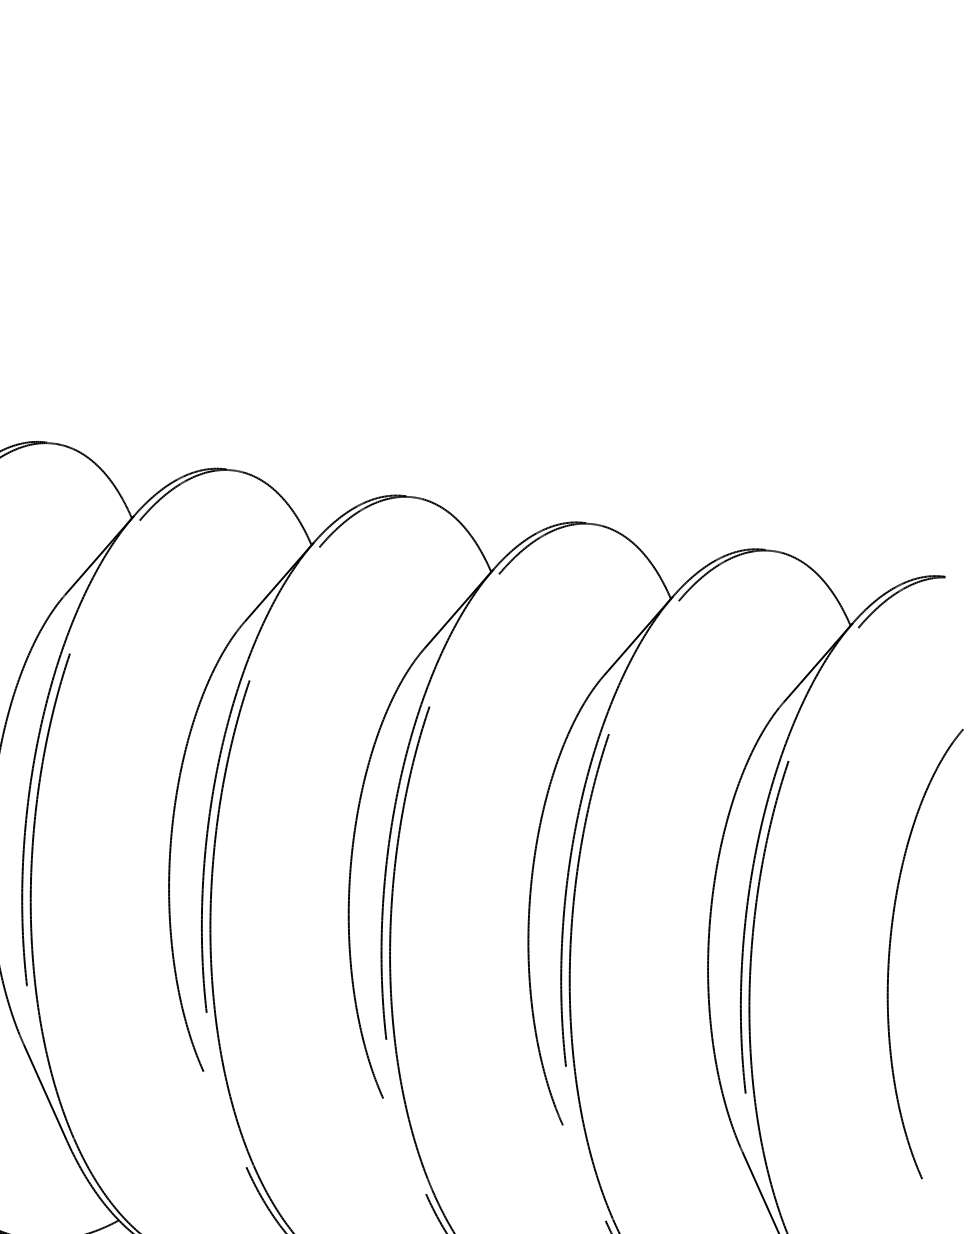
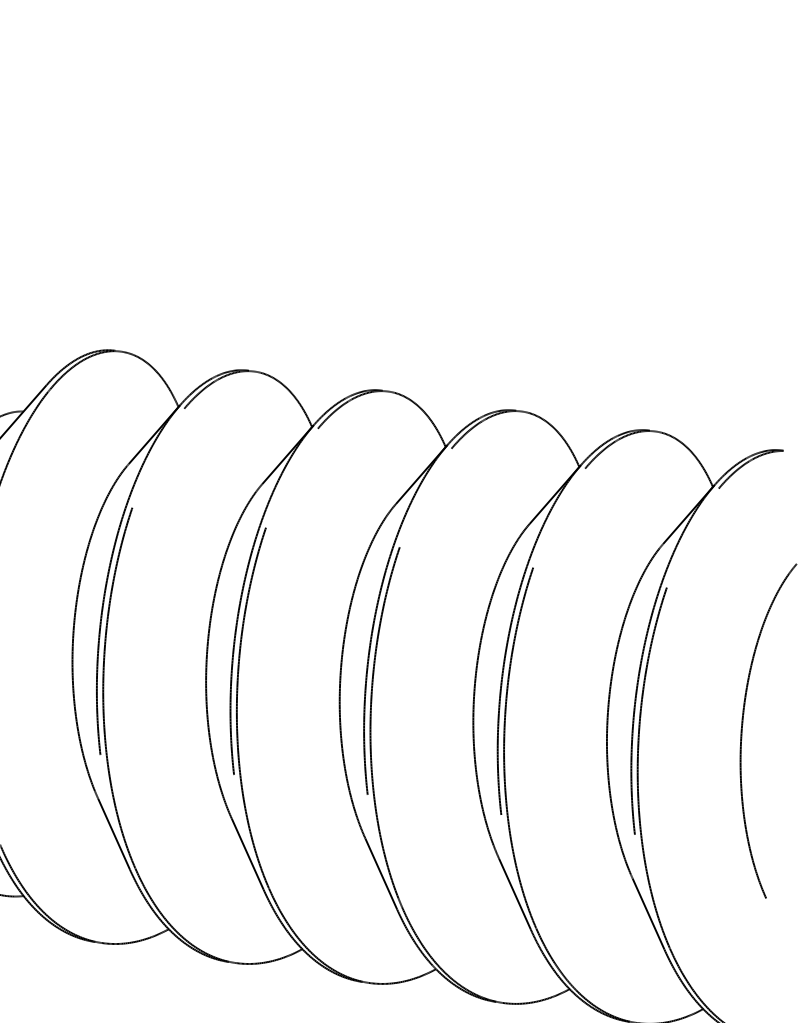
line: (224, 1118) -> (247, 853), added
line: (404, 1145) -> (381, 873), added
line: (583, 1172) -> (514, 893), added

